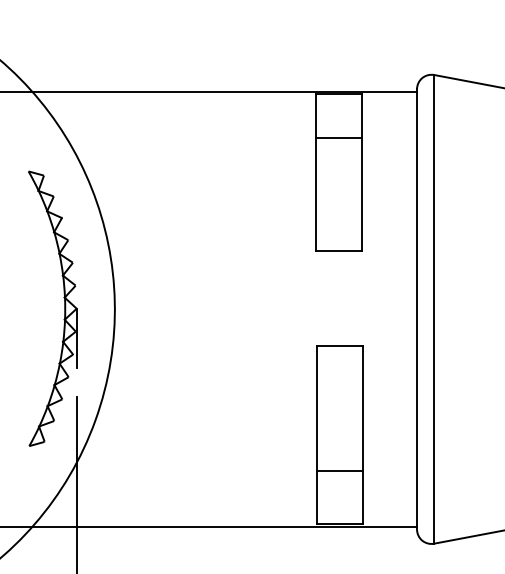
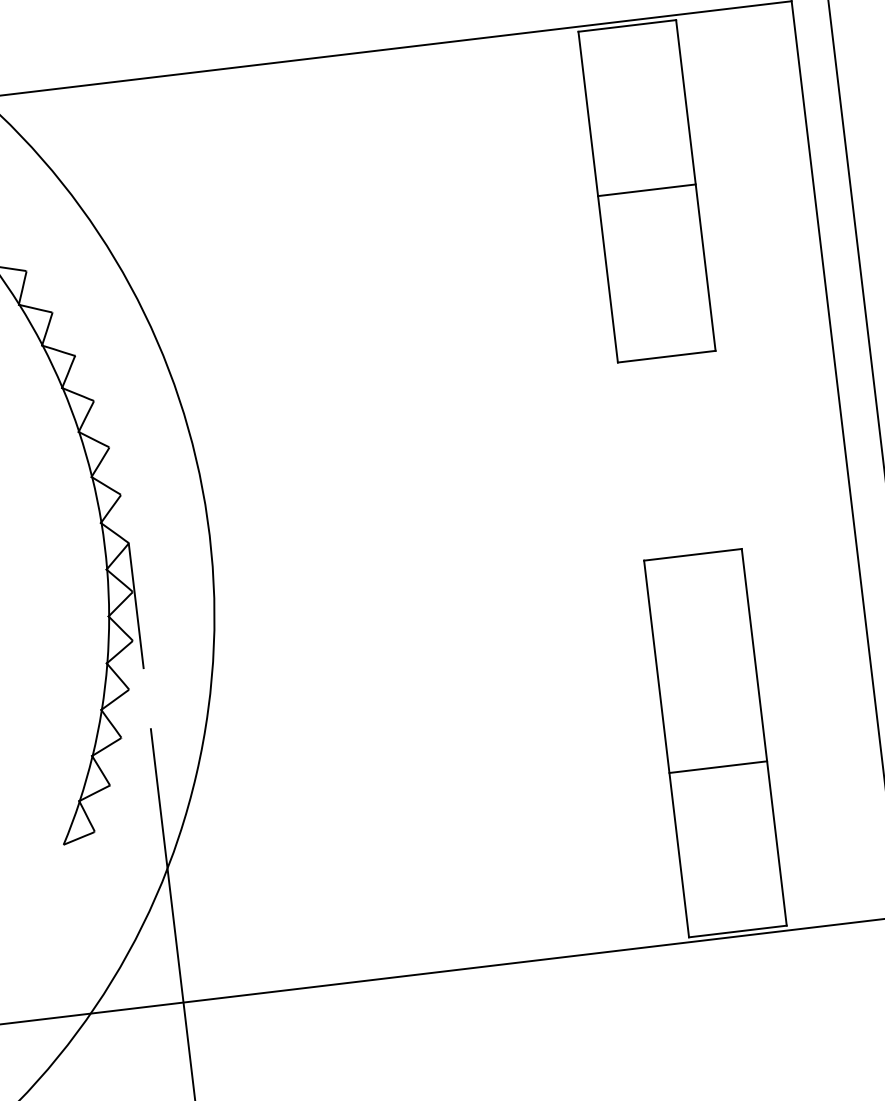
line: (338, 138) -> (646, 190), moved
line: (339, 471) -> (717, 767), moved

